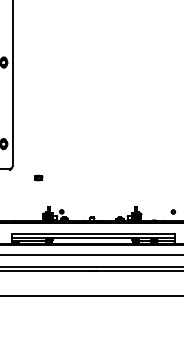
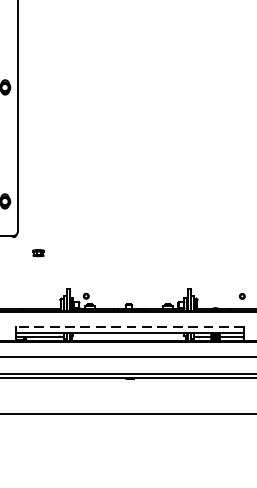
part: (38, 177) -> (38, 252), moved
line: (93, 233) -> (130, 326), solid -> dashed

